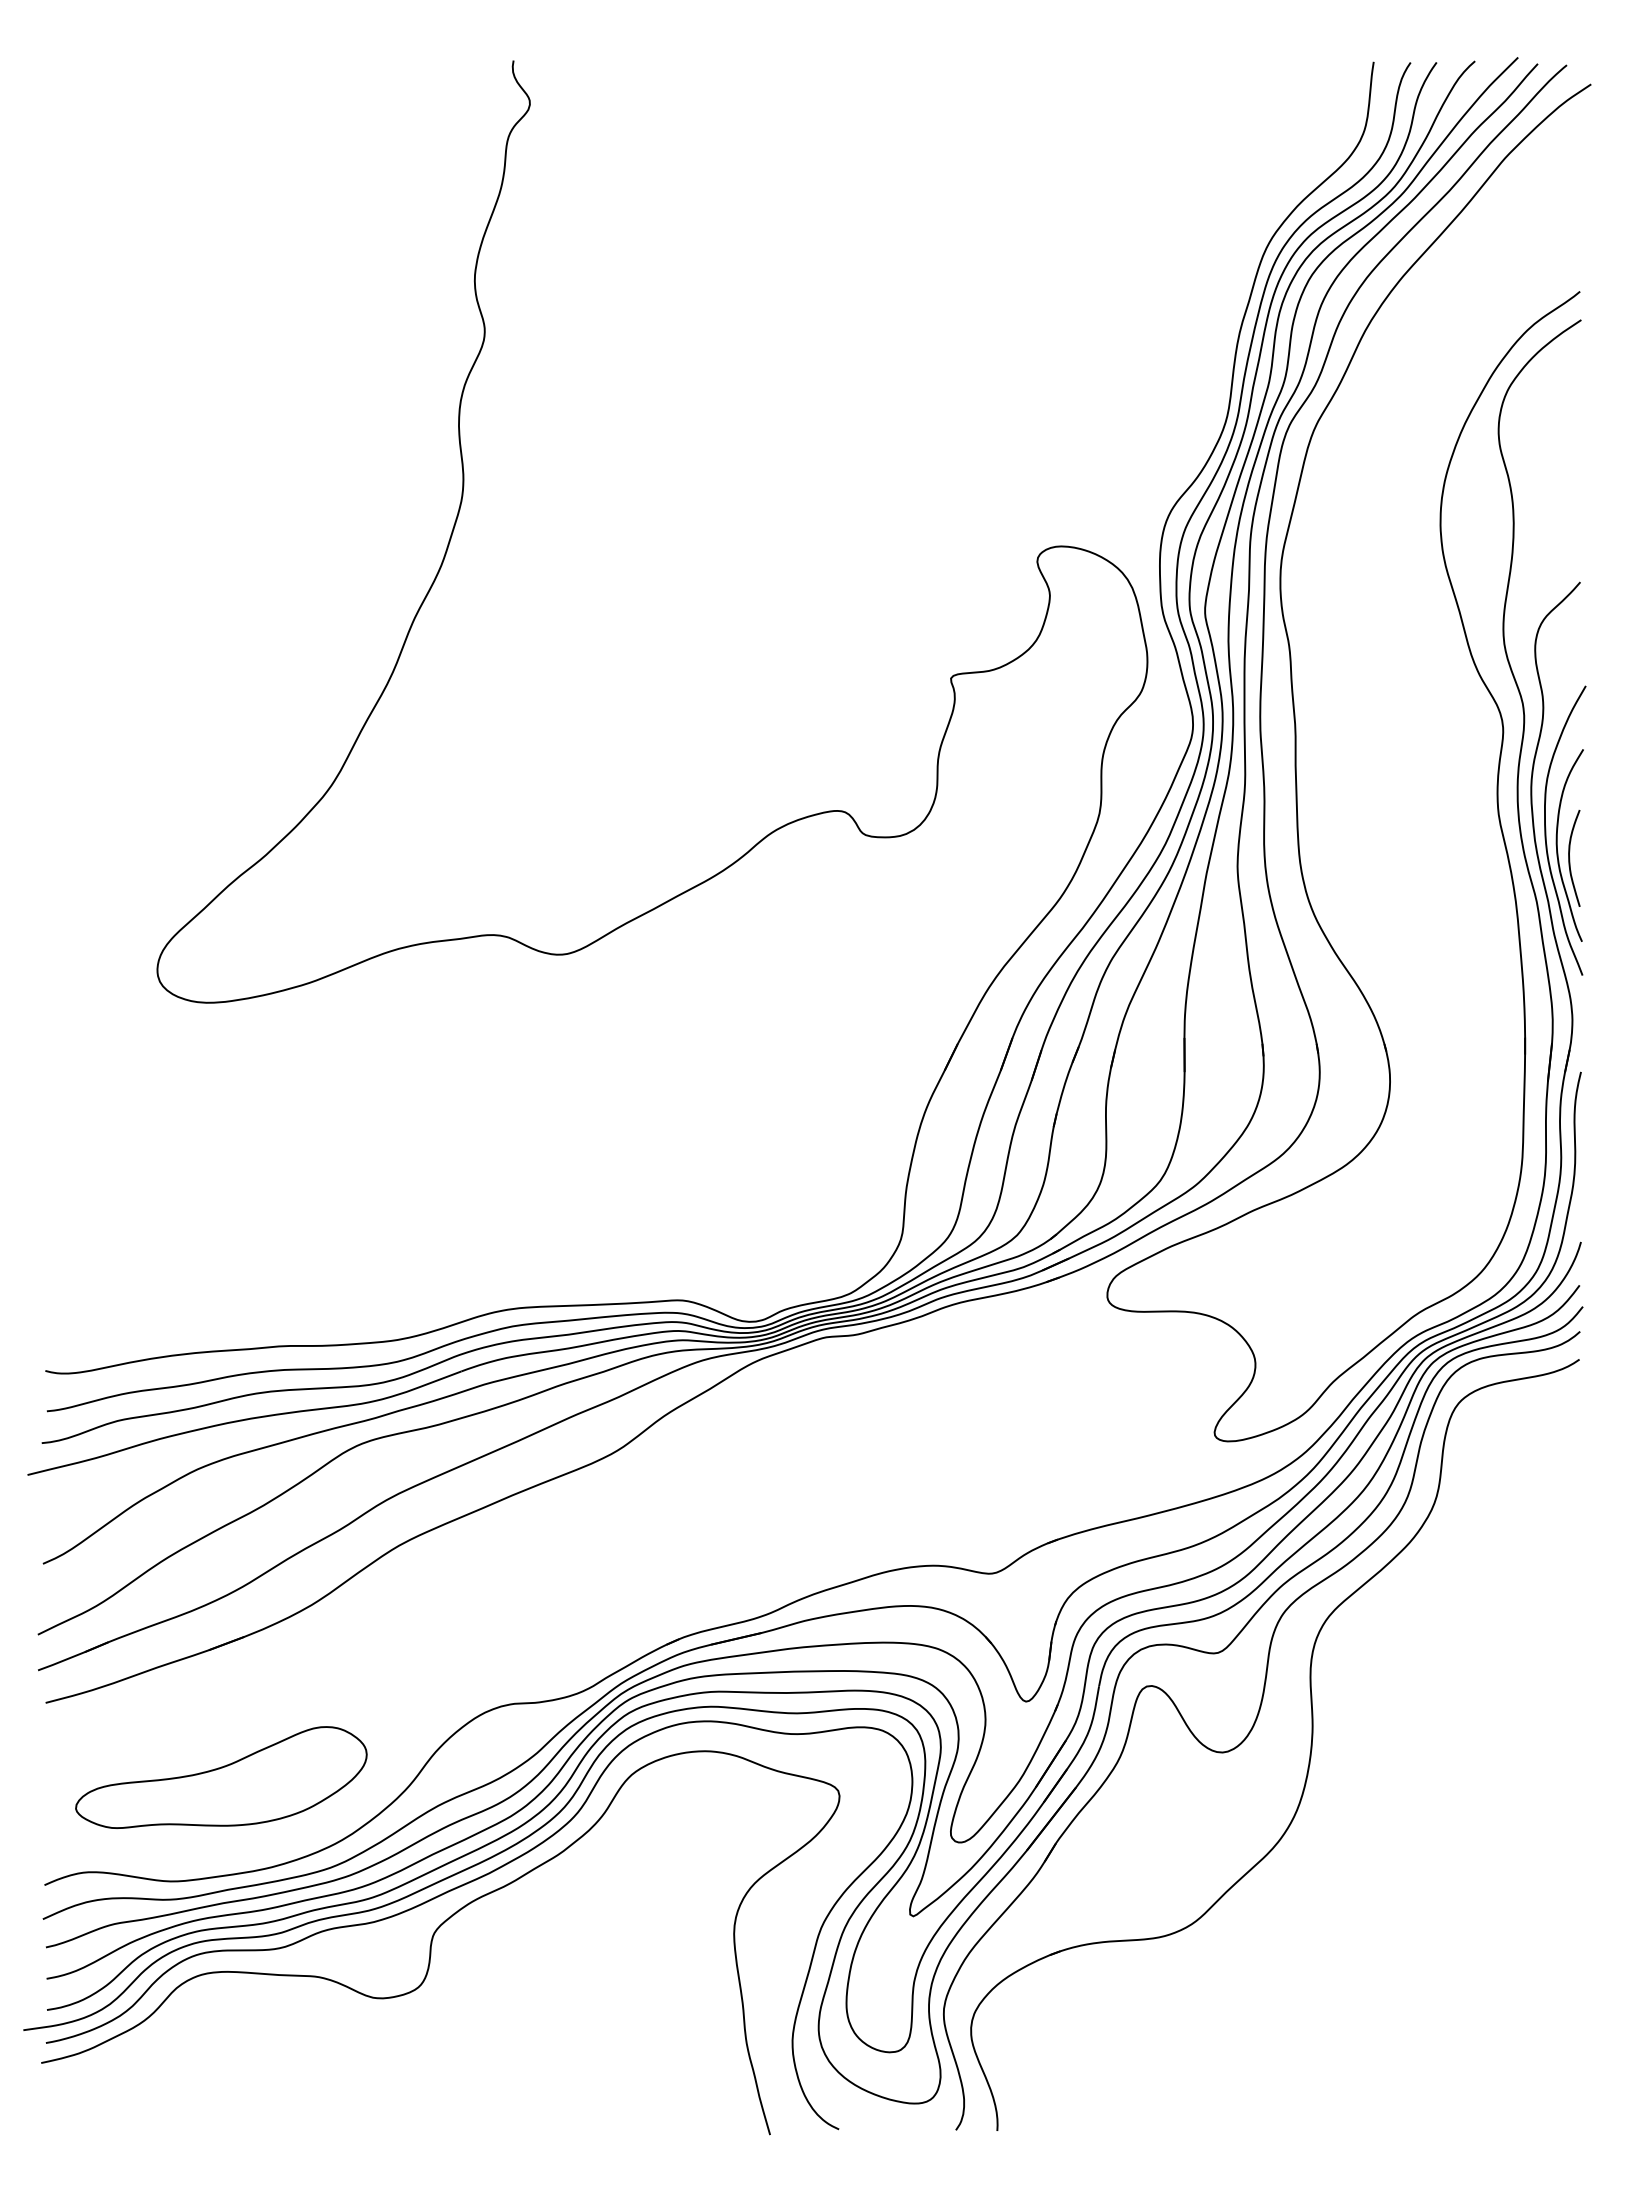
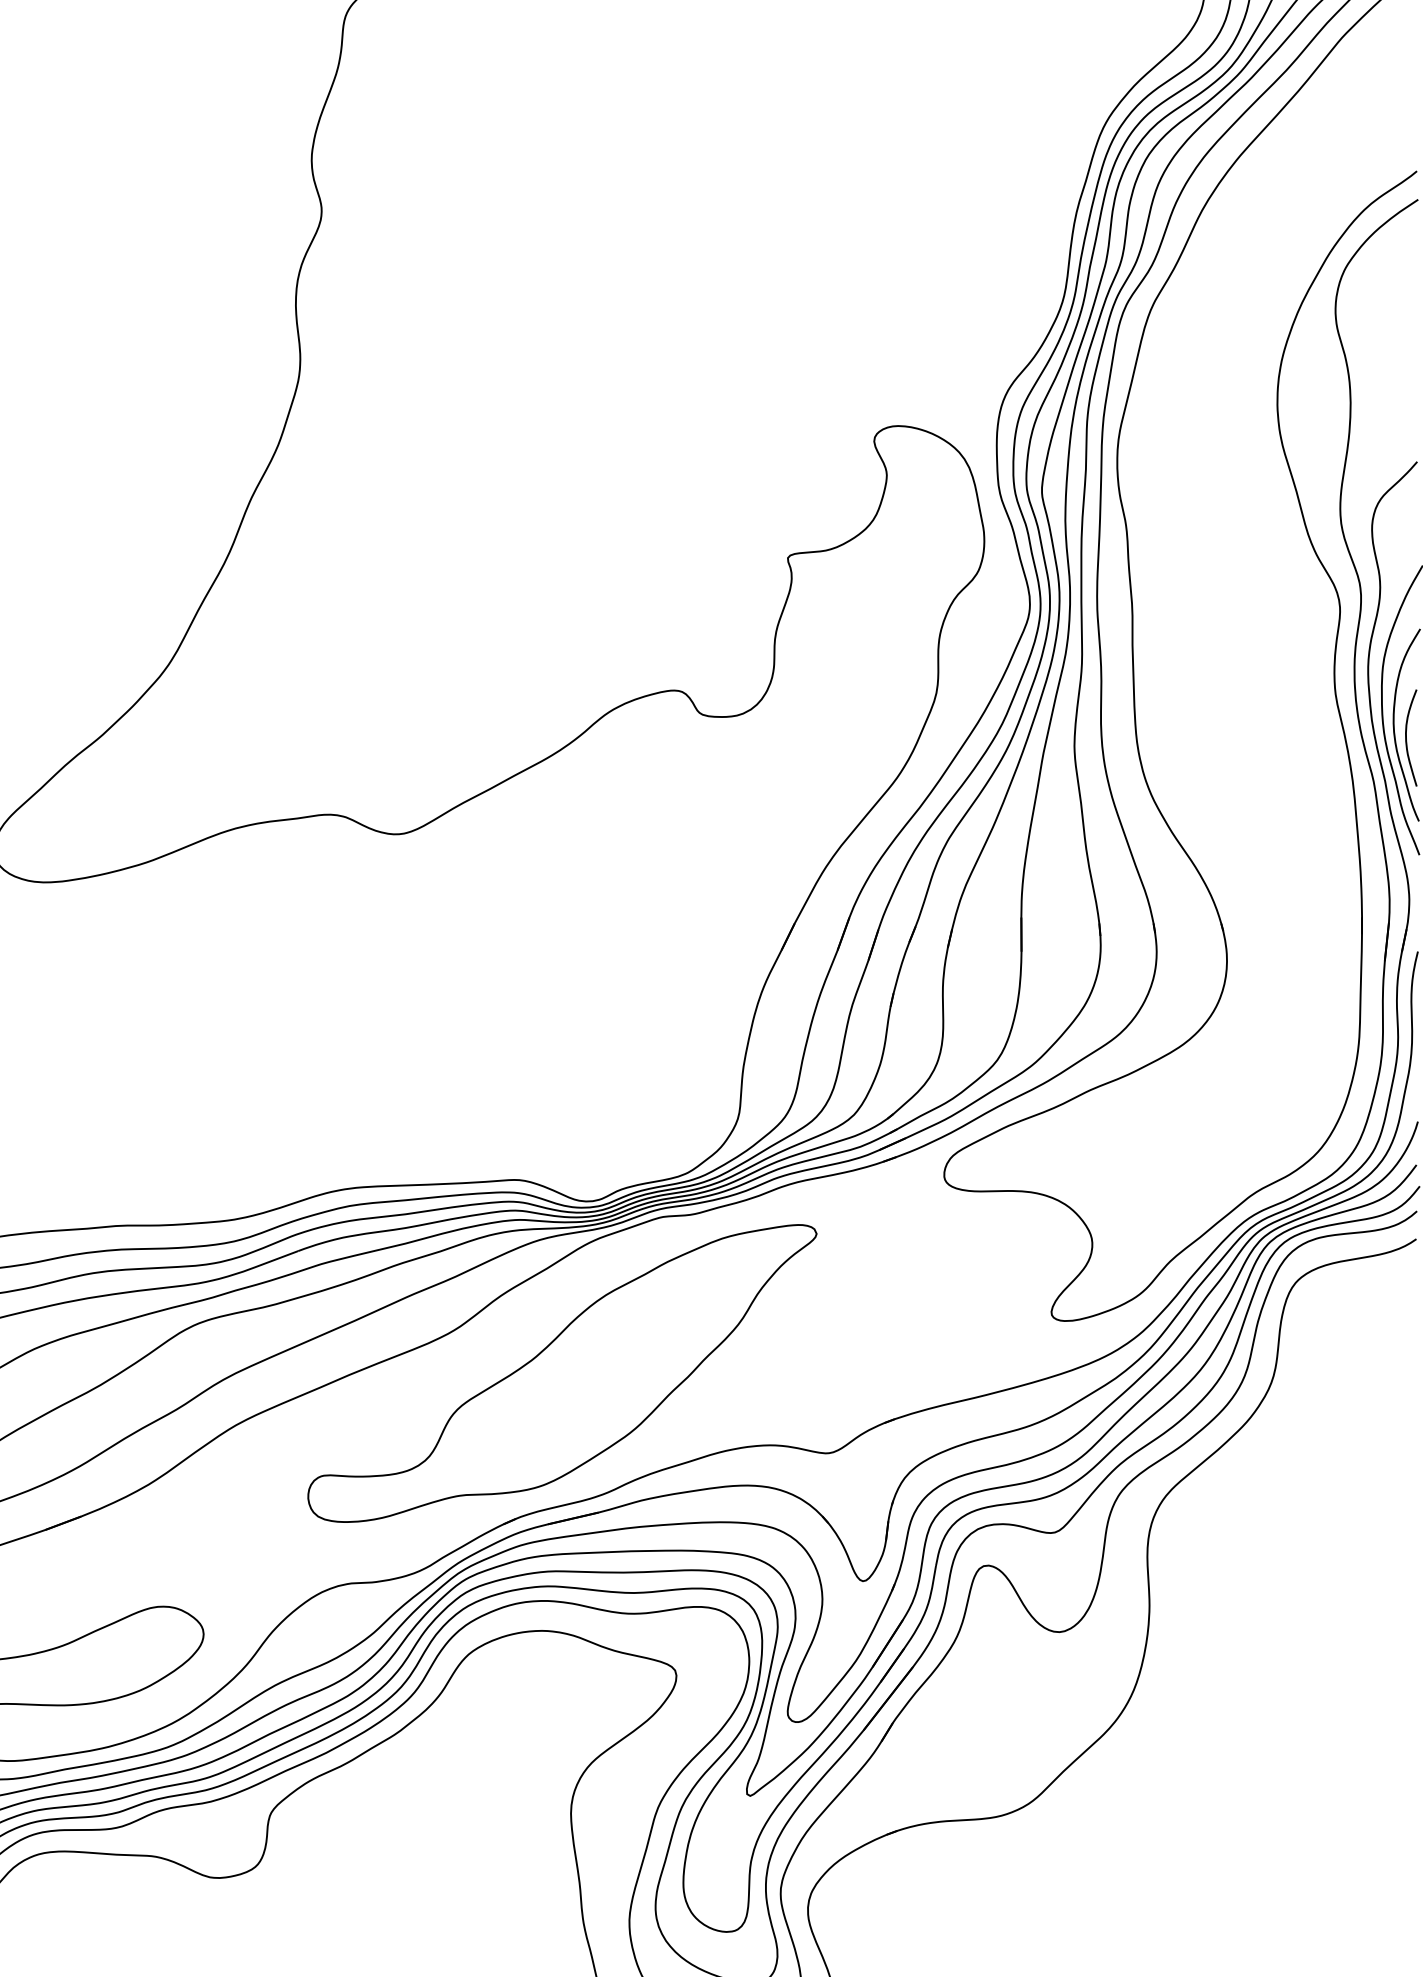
part: (725, 1493) -> (562, 1373), added

